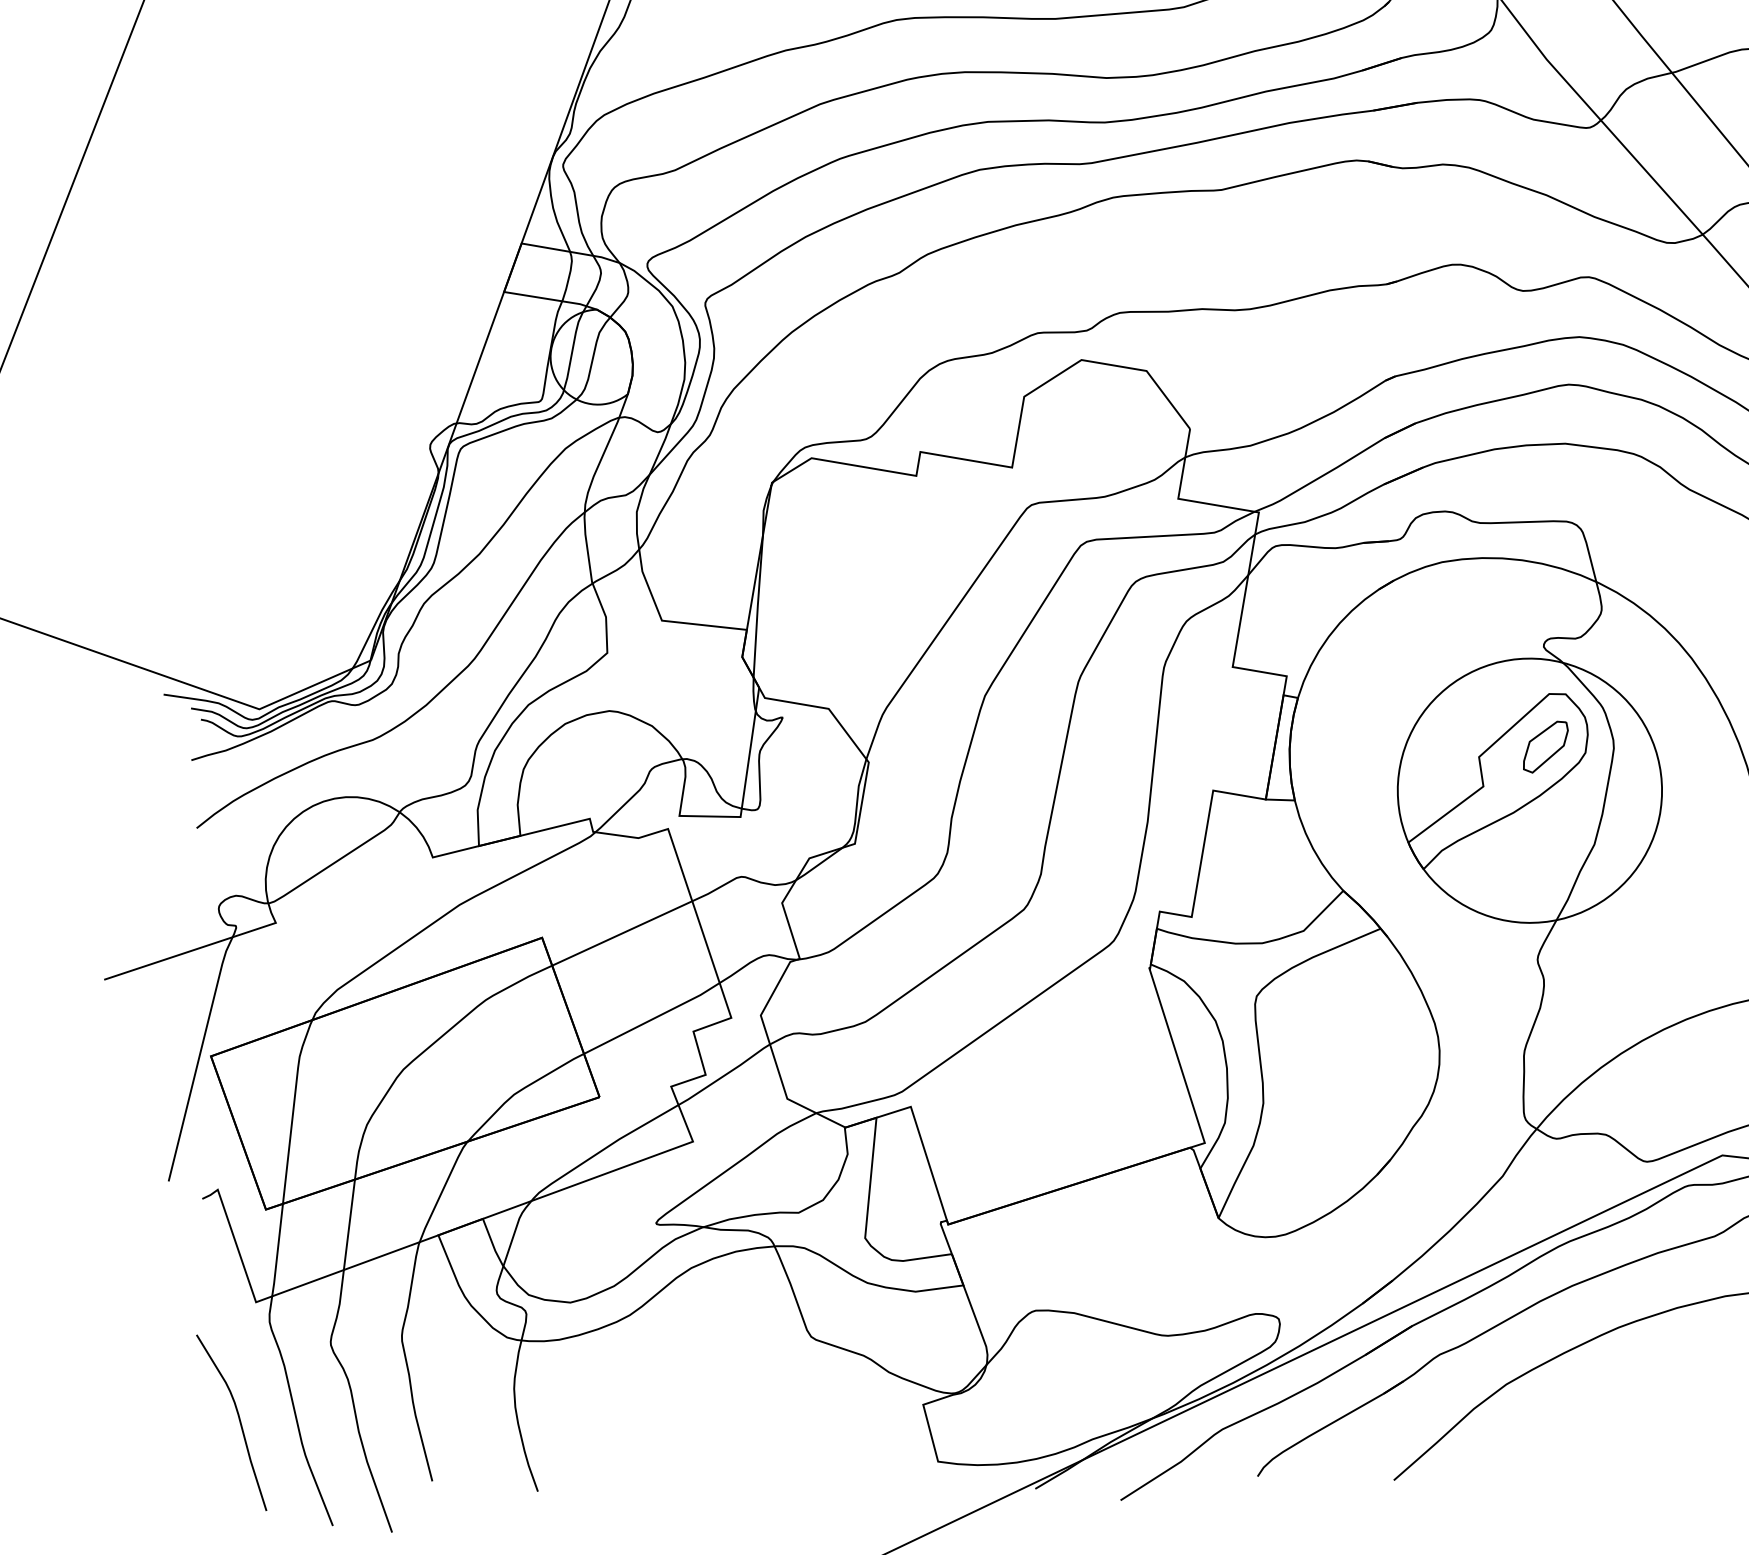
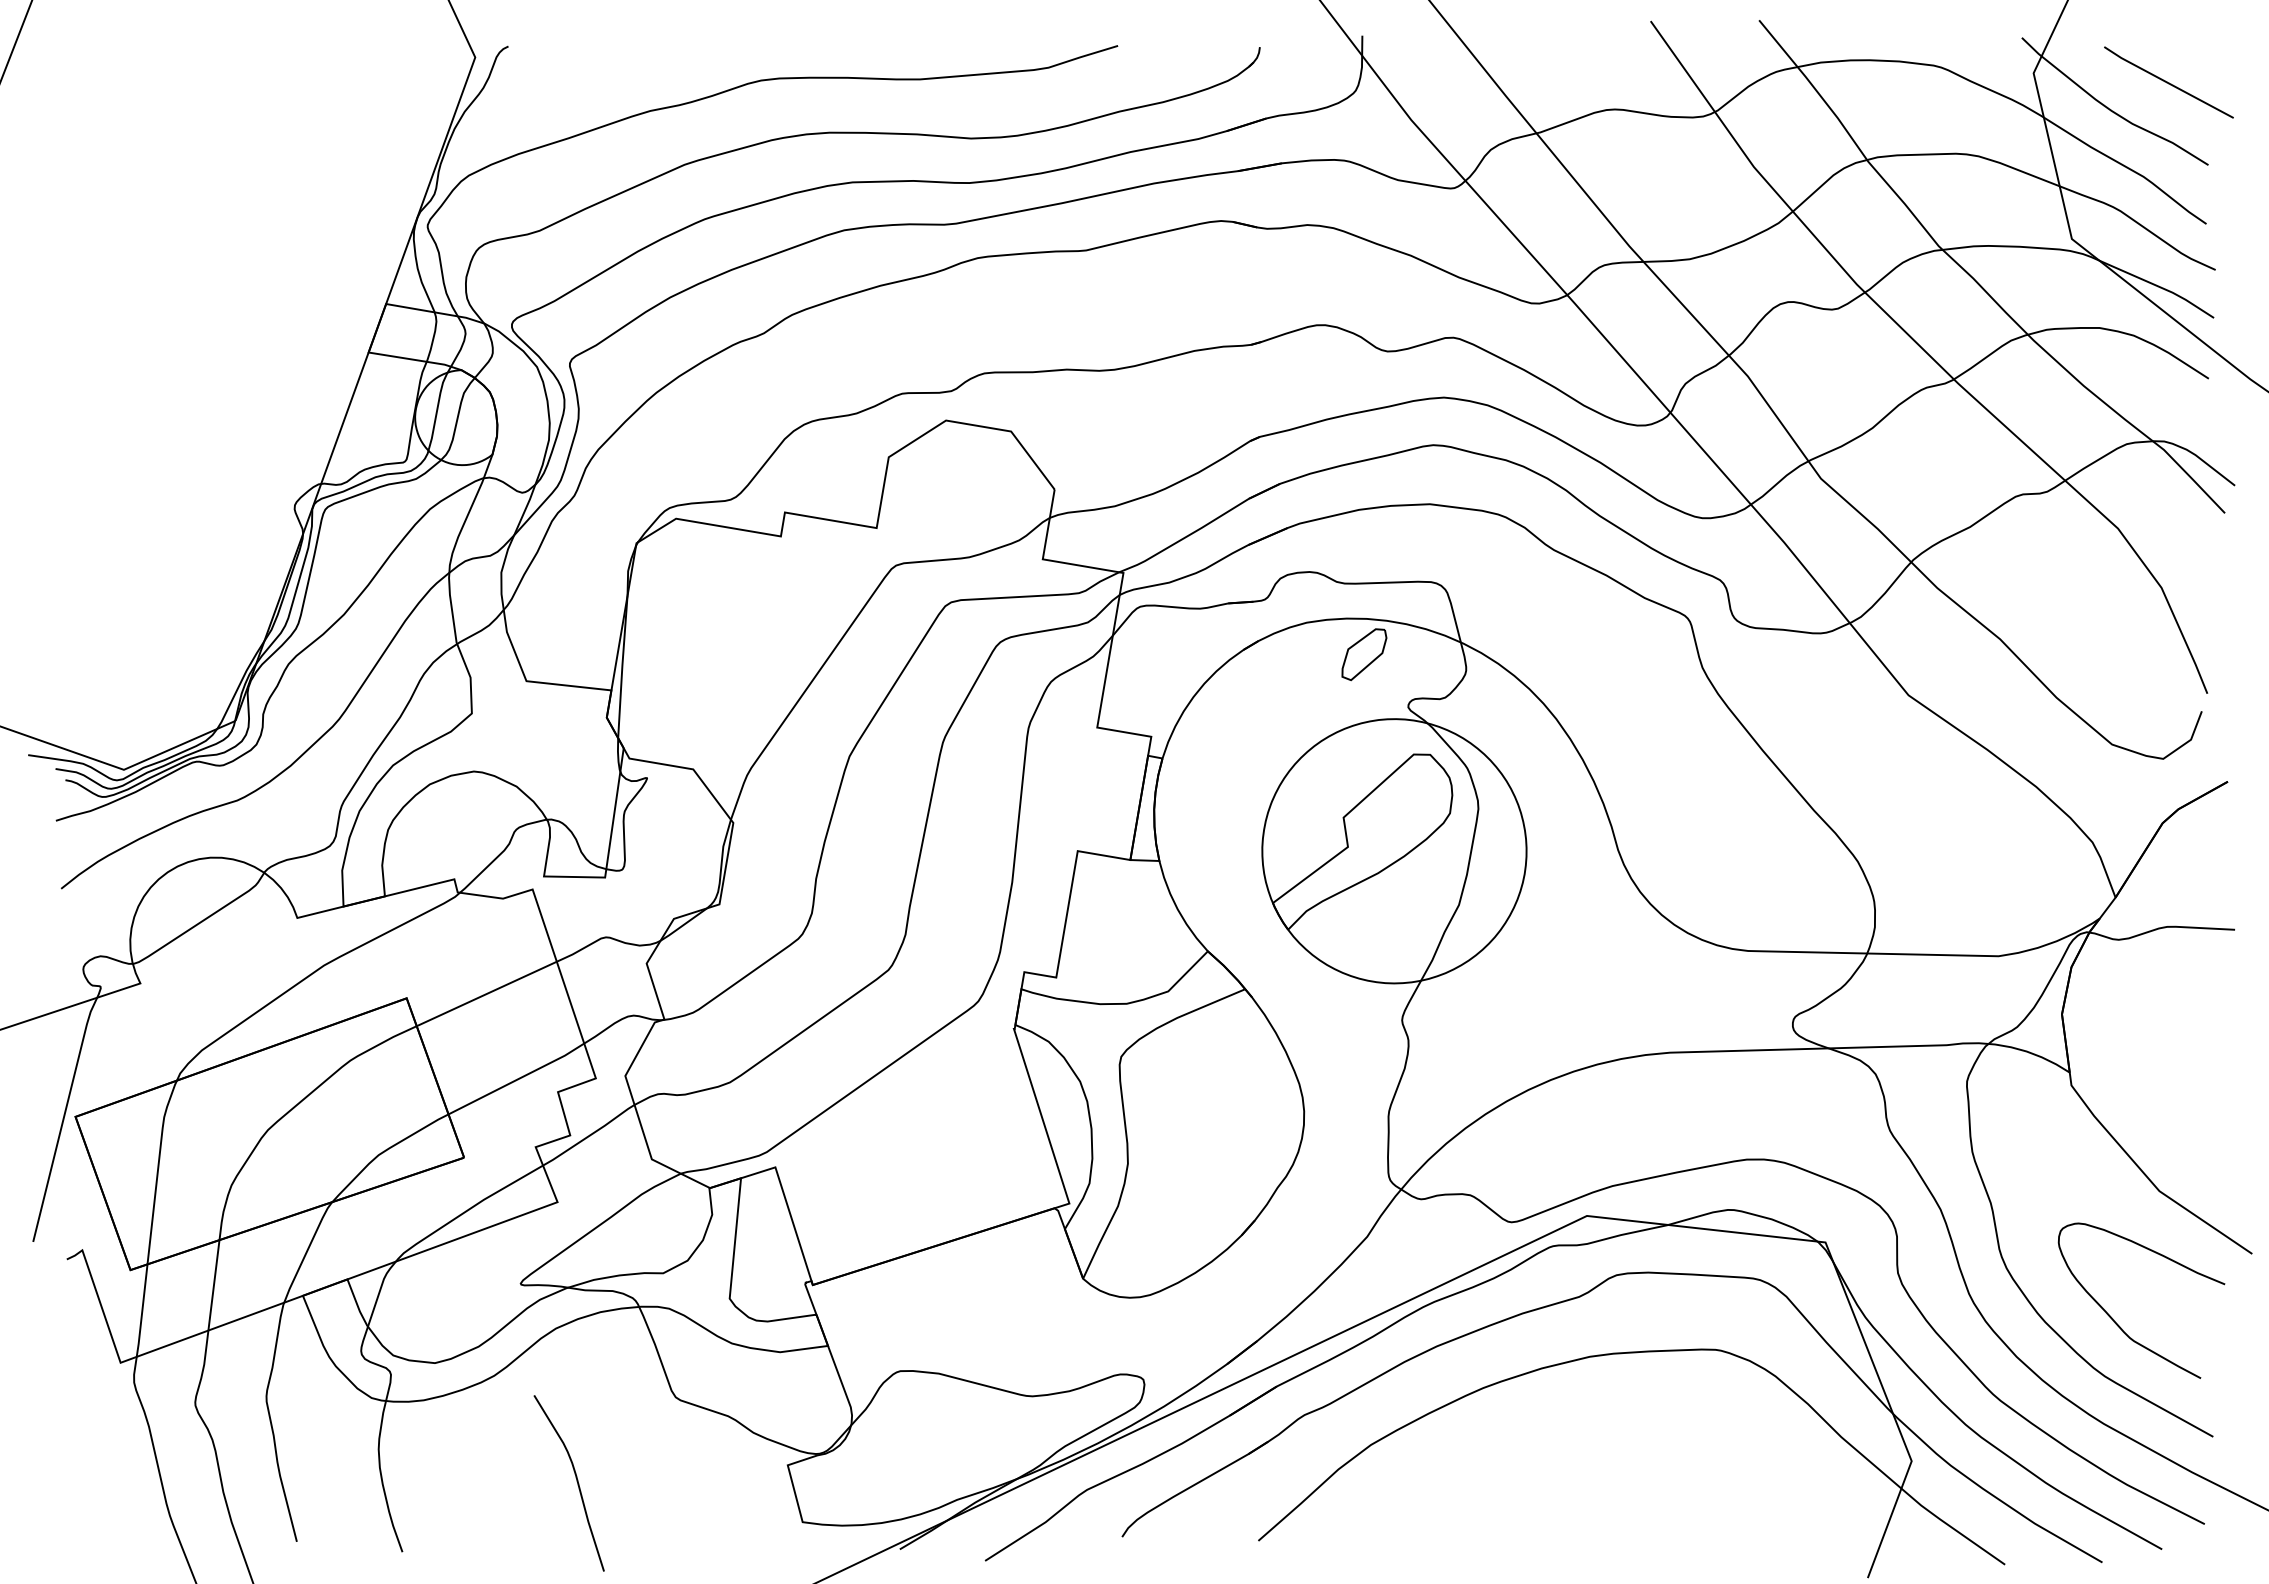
part: (1545, 746) -> (1364, 654), moved
curve: (238, 1420) -> (576, 1481), moved

